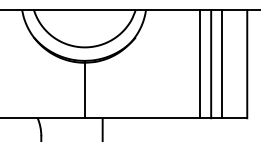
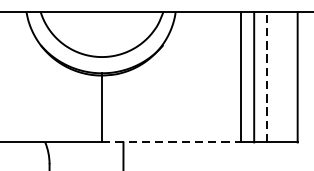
line: (222, 63) -> (267, 76), solid -> dashed
line: (142, 118) -> (171, 142), solid -> dashed

